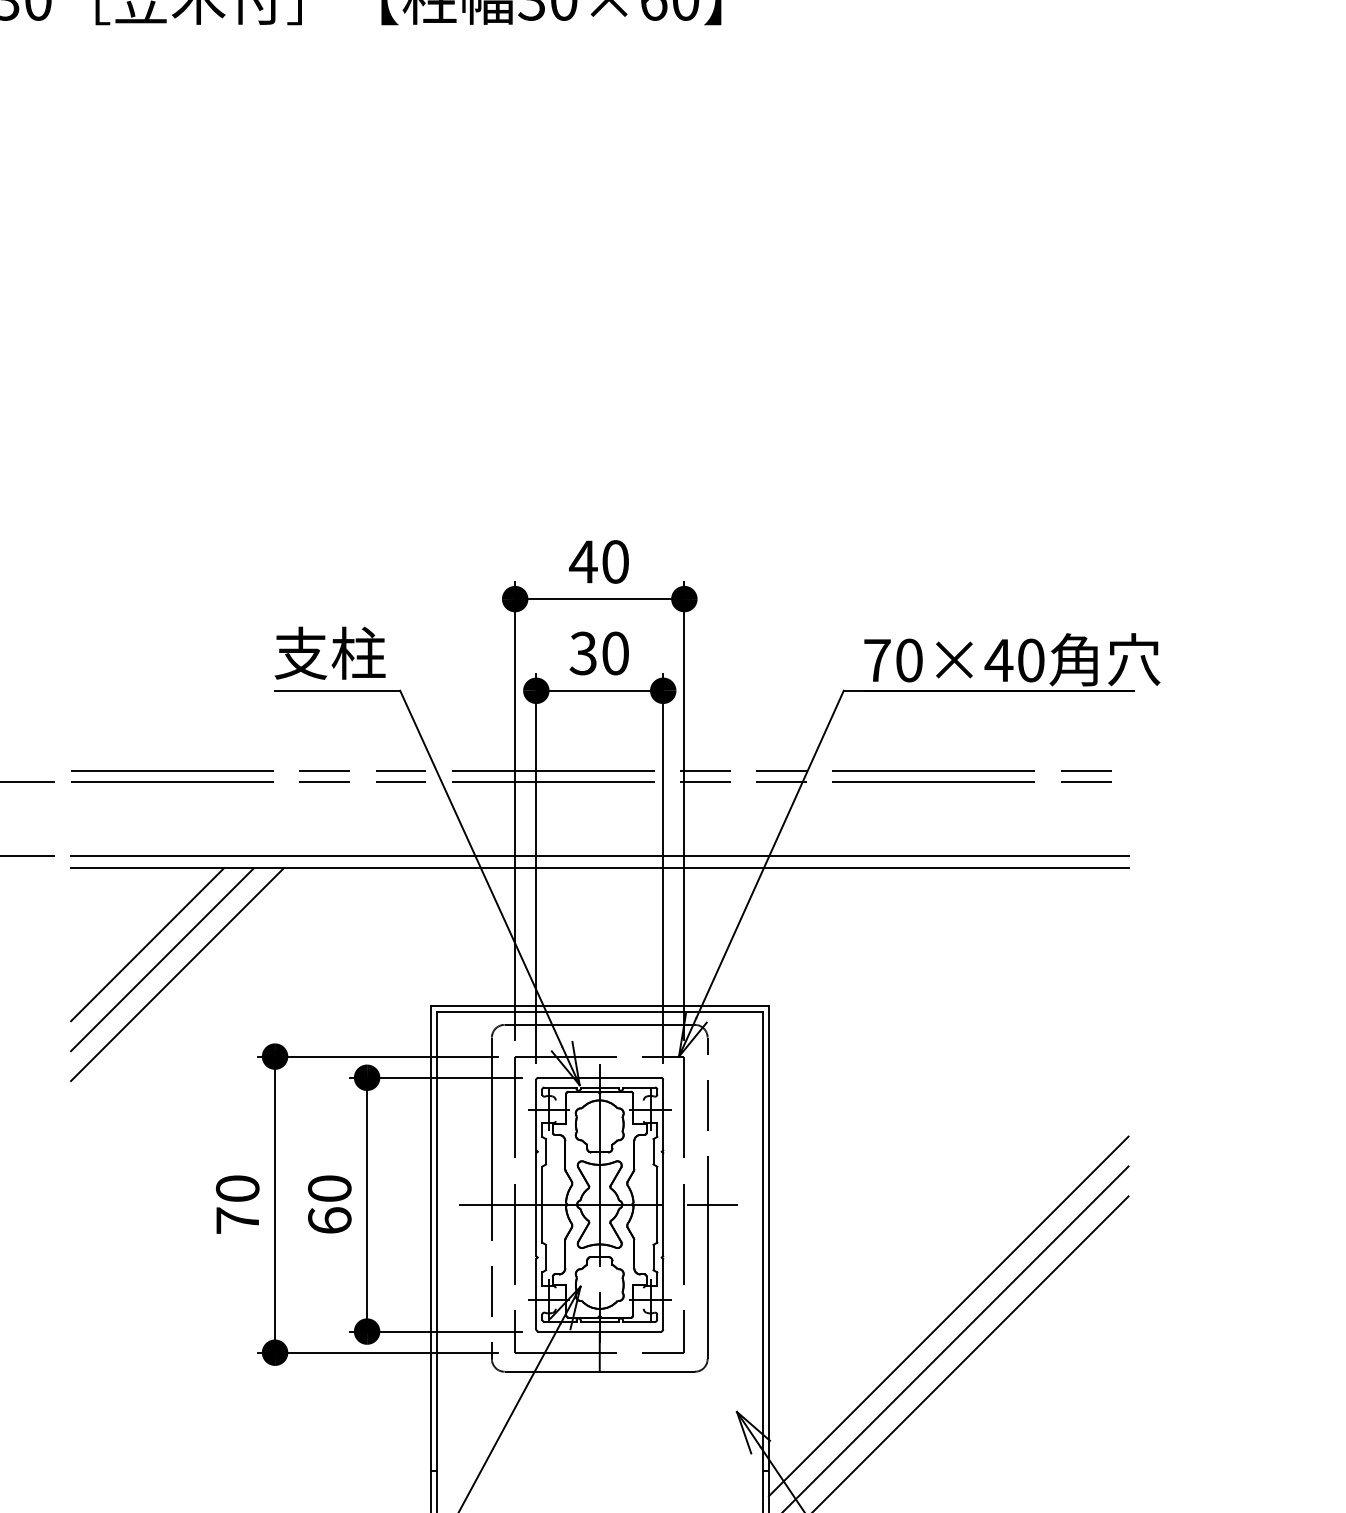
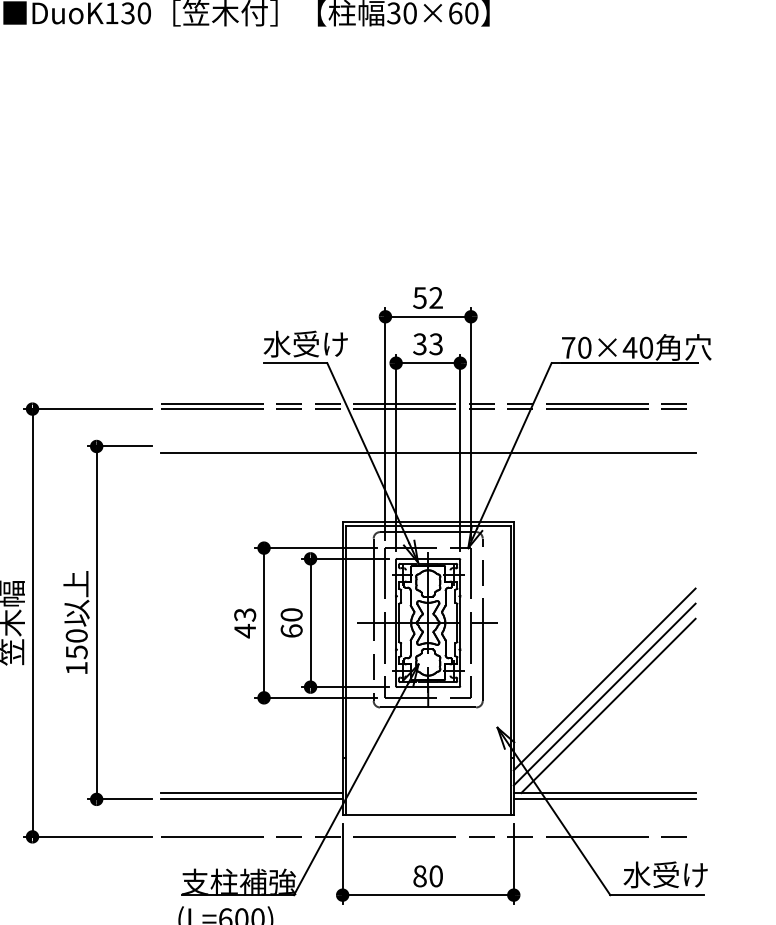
text: (598, 560) -> (427, 297), 40 -> 52
text: (357, 651) -> (305, 343), 支柱 -> 水受け
text: (614, 653) -> (435, 344), 30 -> 33
line: (598, 855) -> (427, 446), removed
line: (147, 944) -> (199, 491), removed
line: (161, 958) -> (206, 498), removed
line: (177, 974) -> (214, 506), removed
text: (238, 1205) -> (245, 623), 70 -> 43

